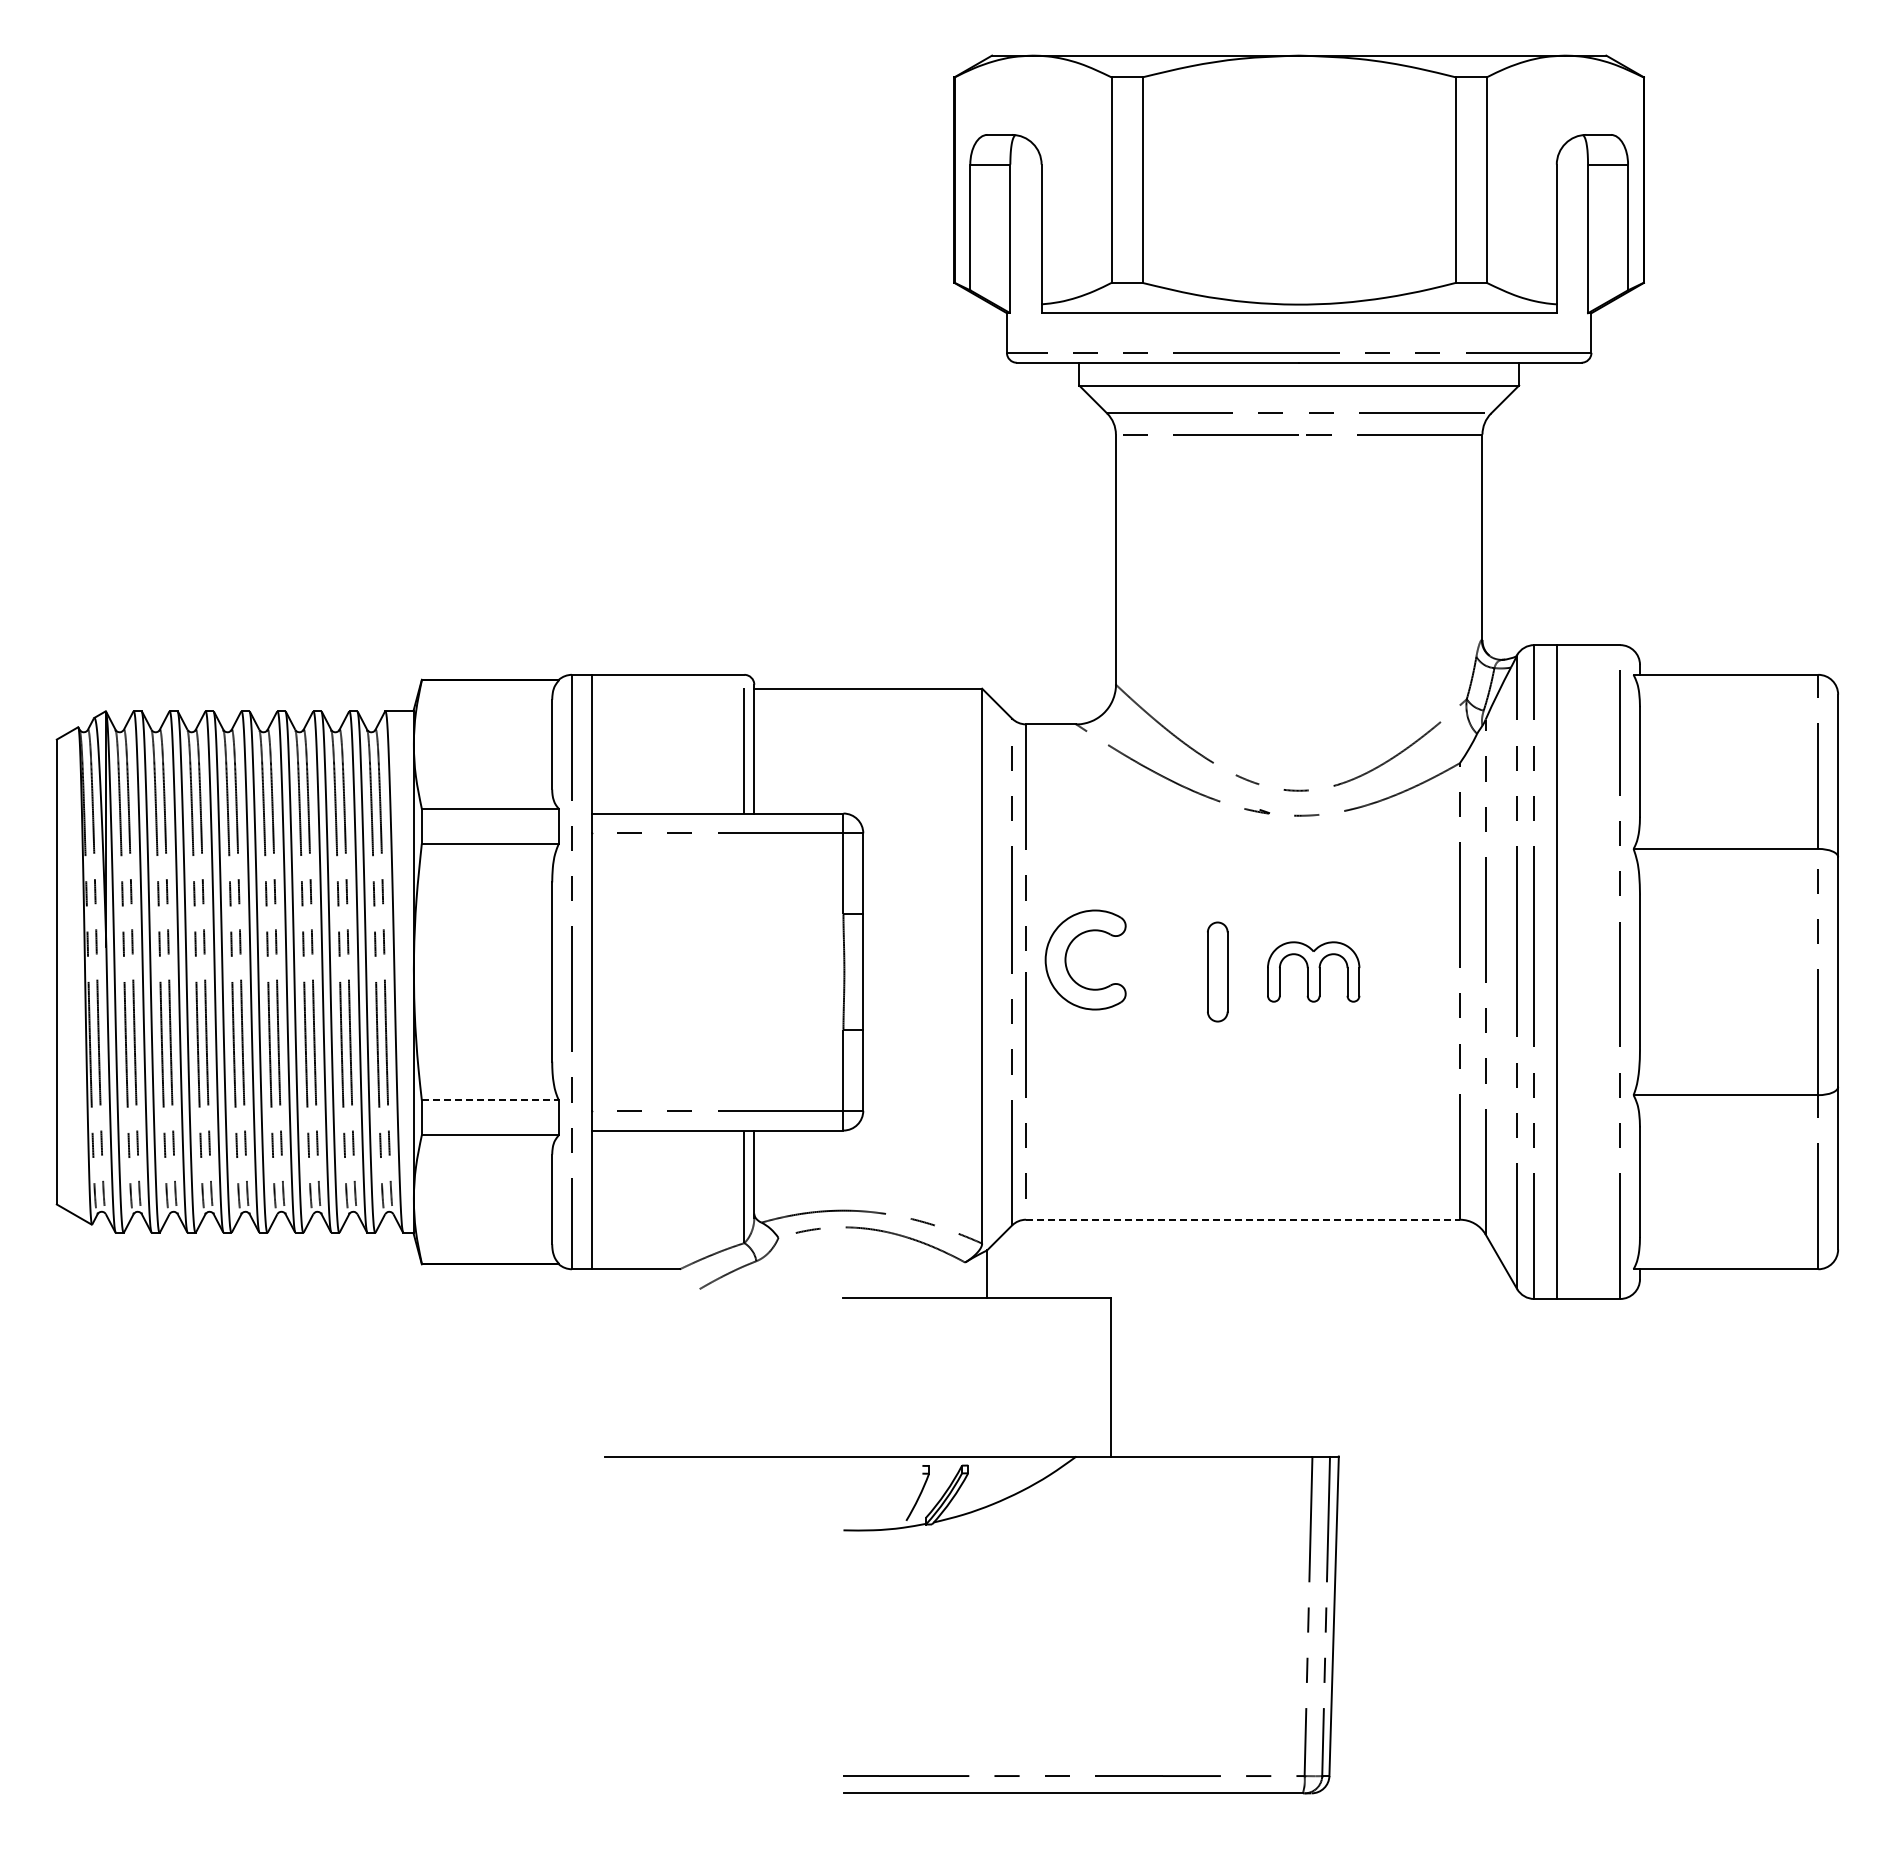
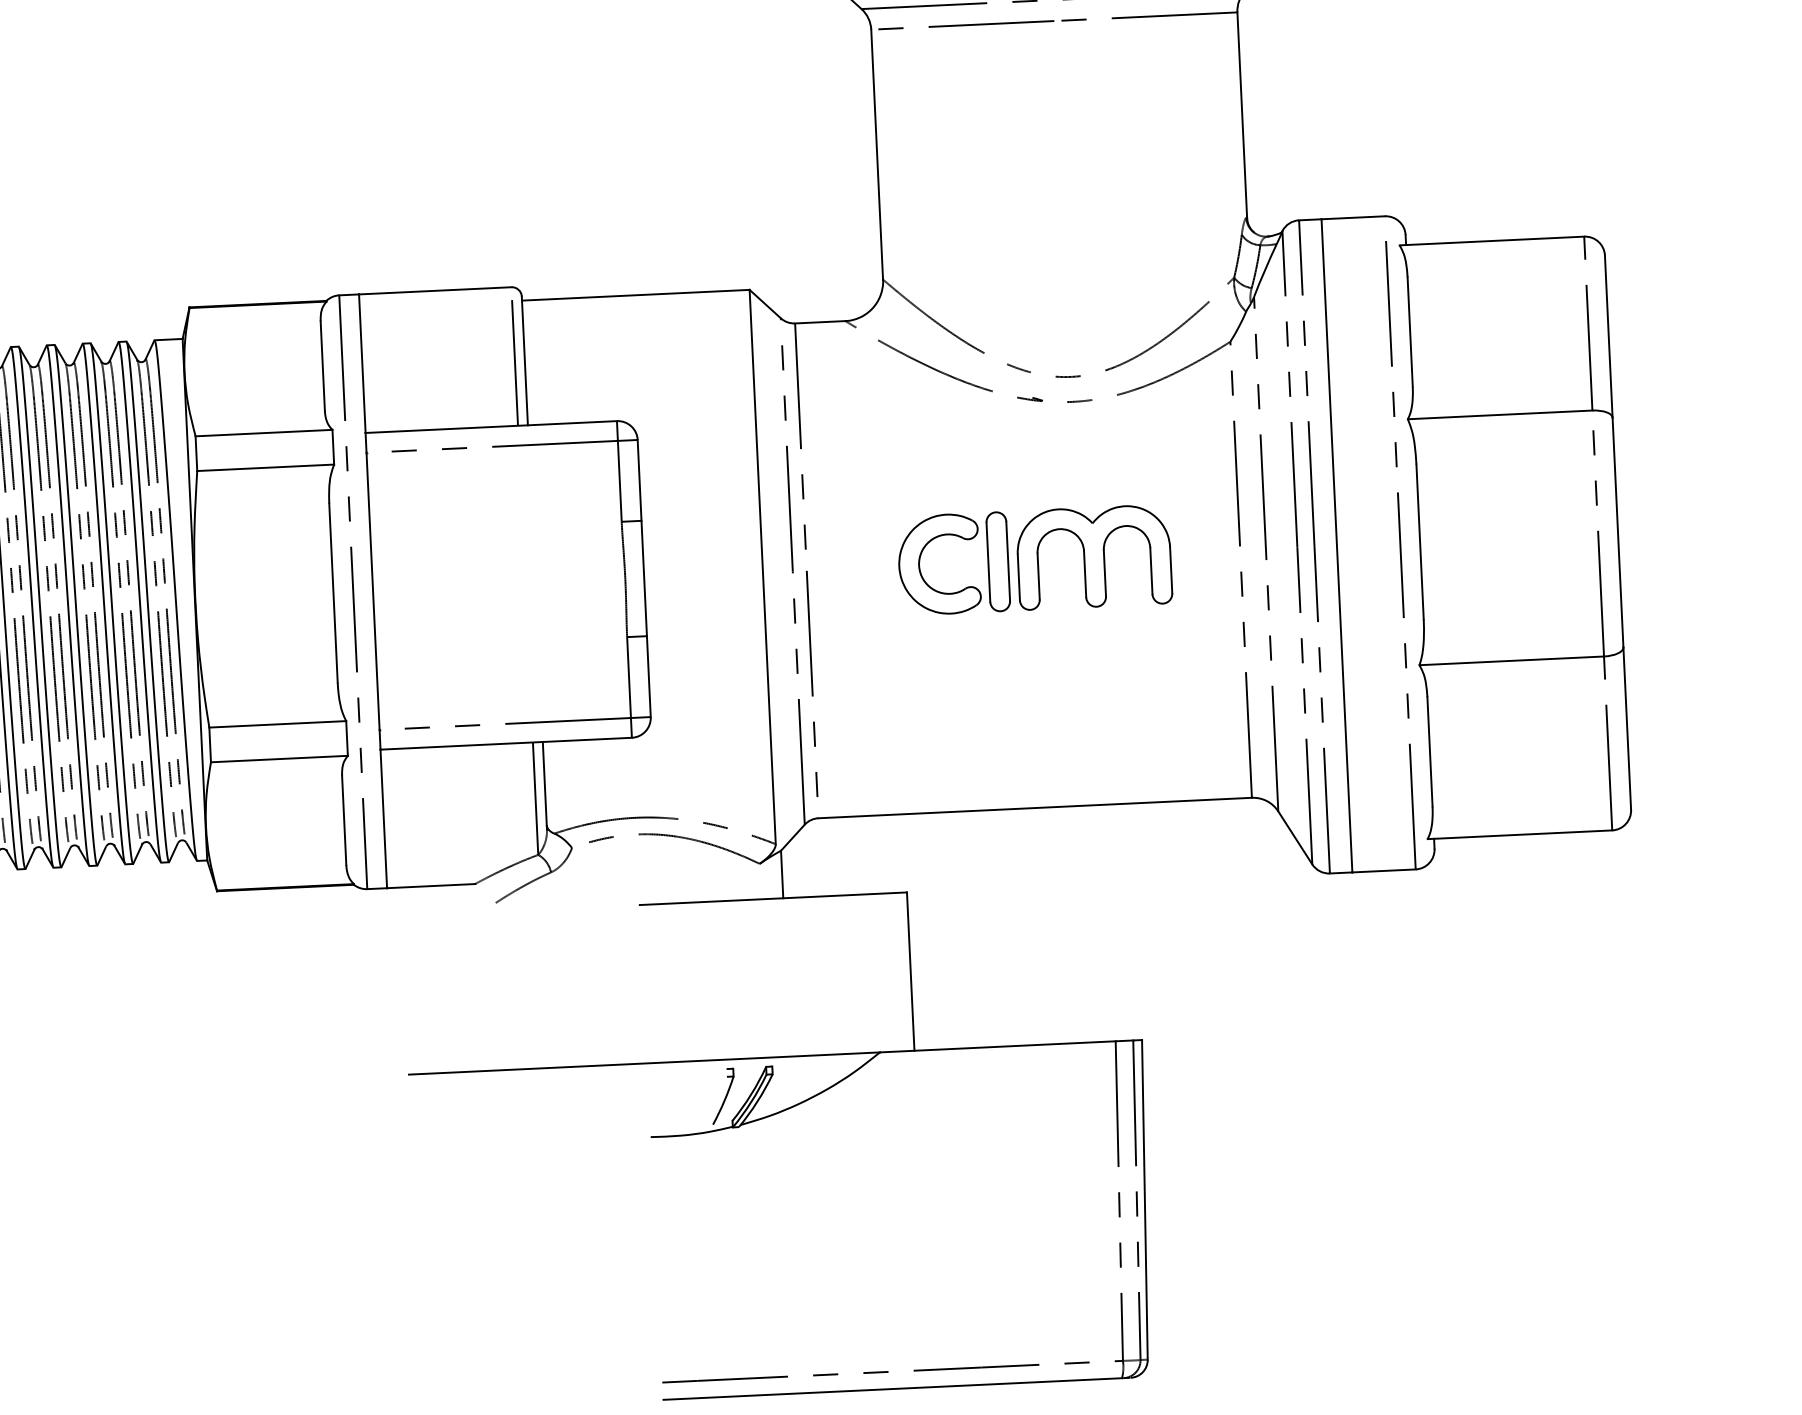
part: (1067, 953) -> (920, 558), moved
part: (1313, 971) -> (1093, 556), size x1.67
line: (490, 1100) -> (277, 724), dashed -> solid
line: (1243, 1219) -> (1035, 807), dashed -> solid

